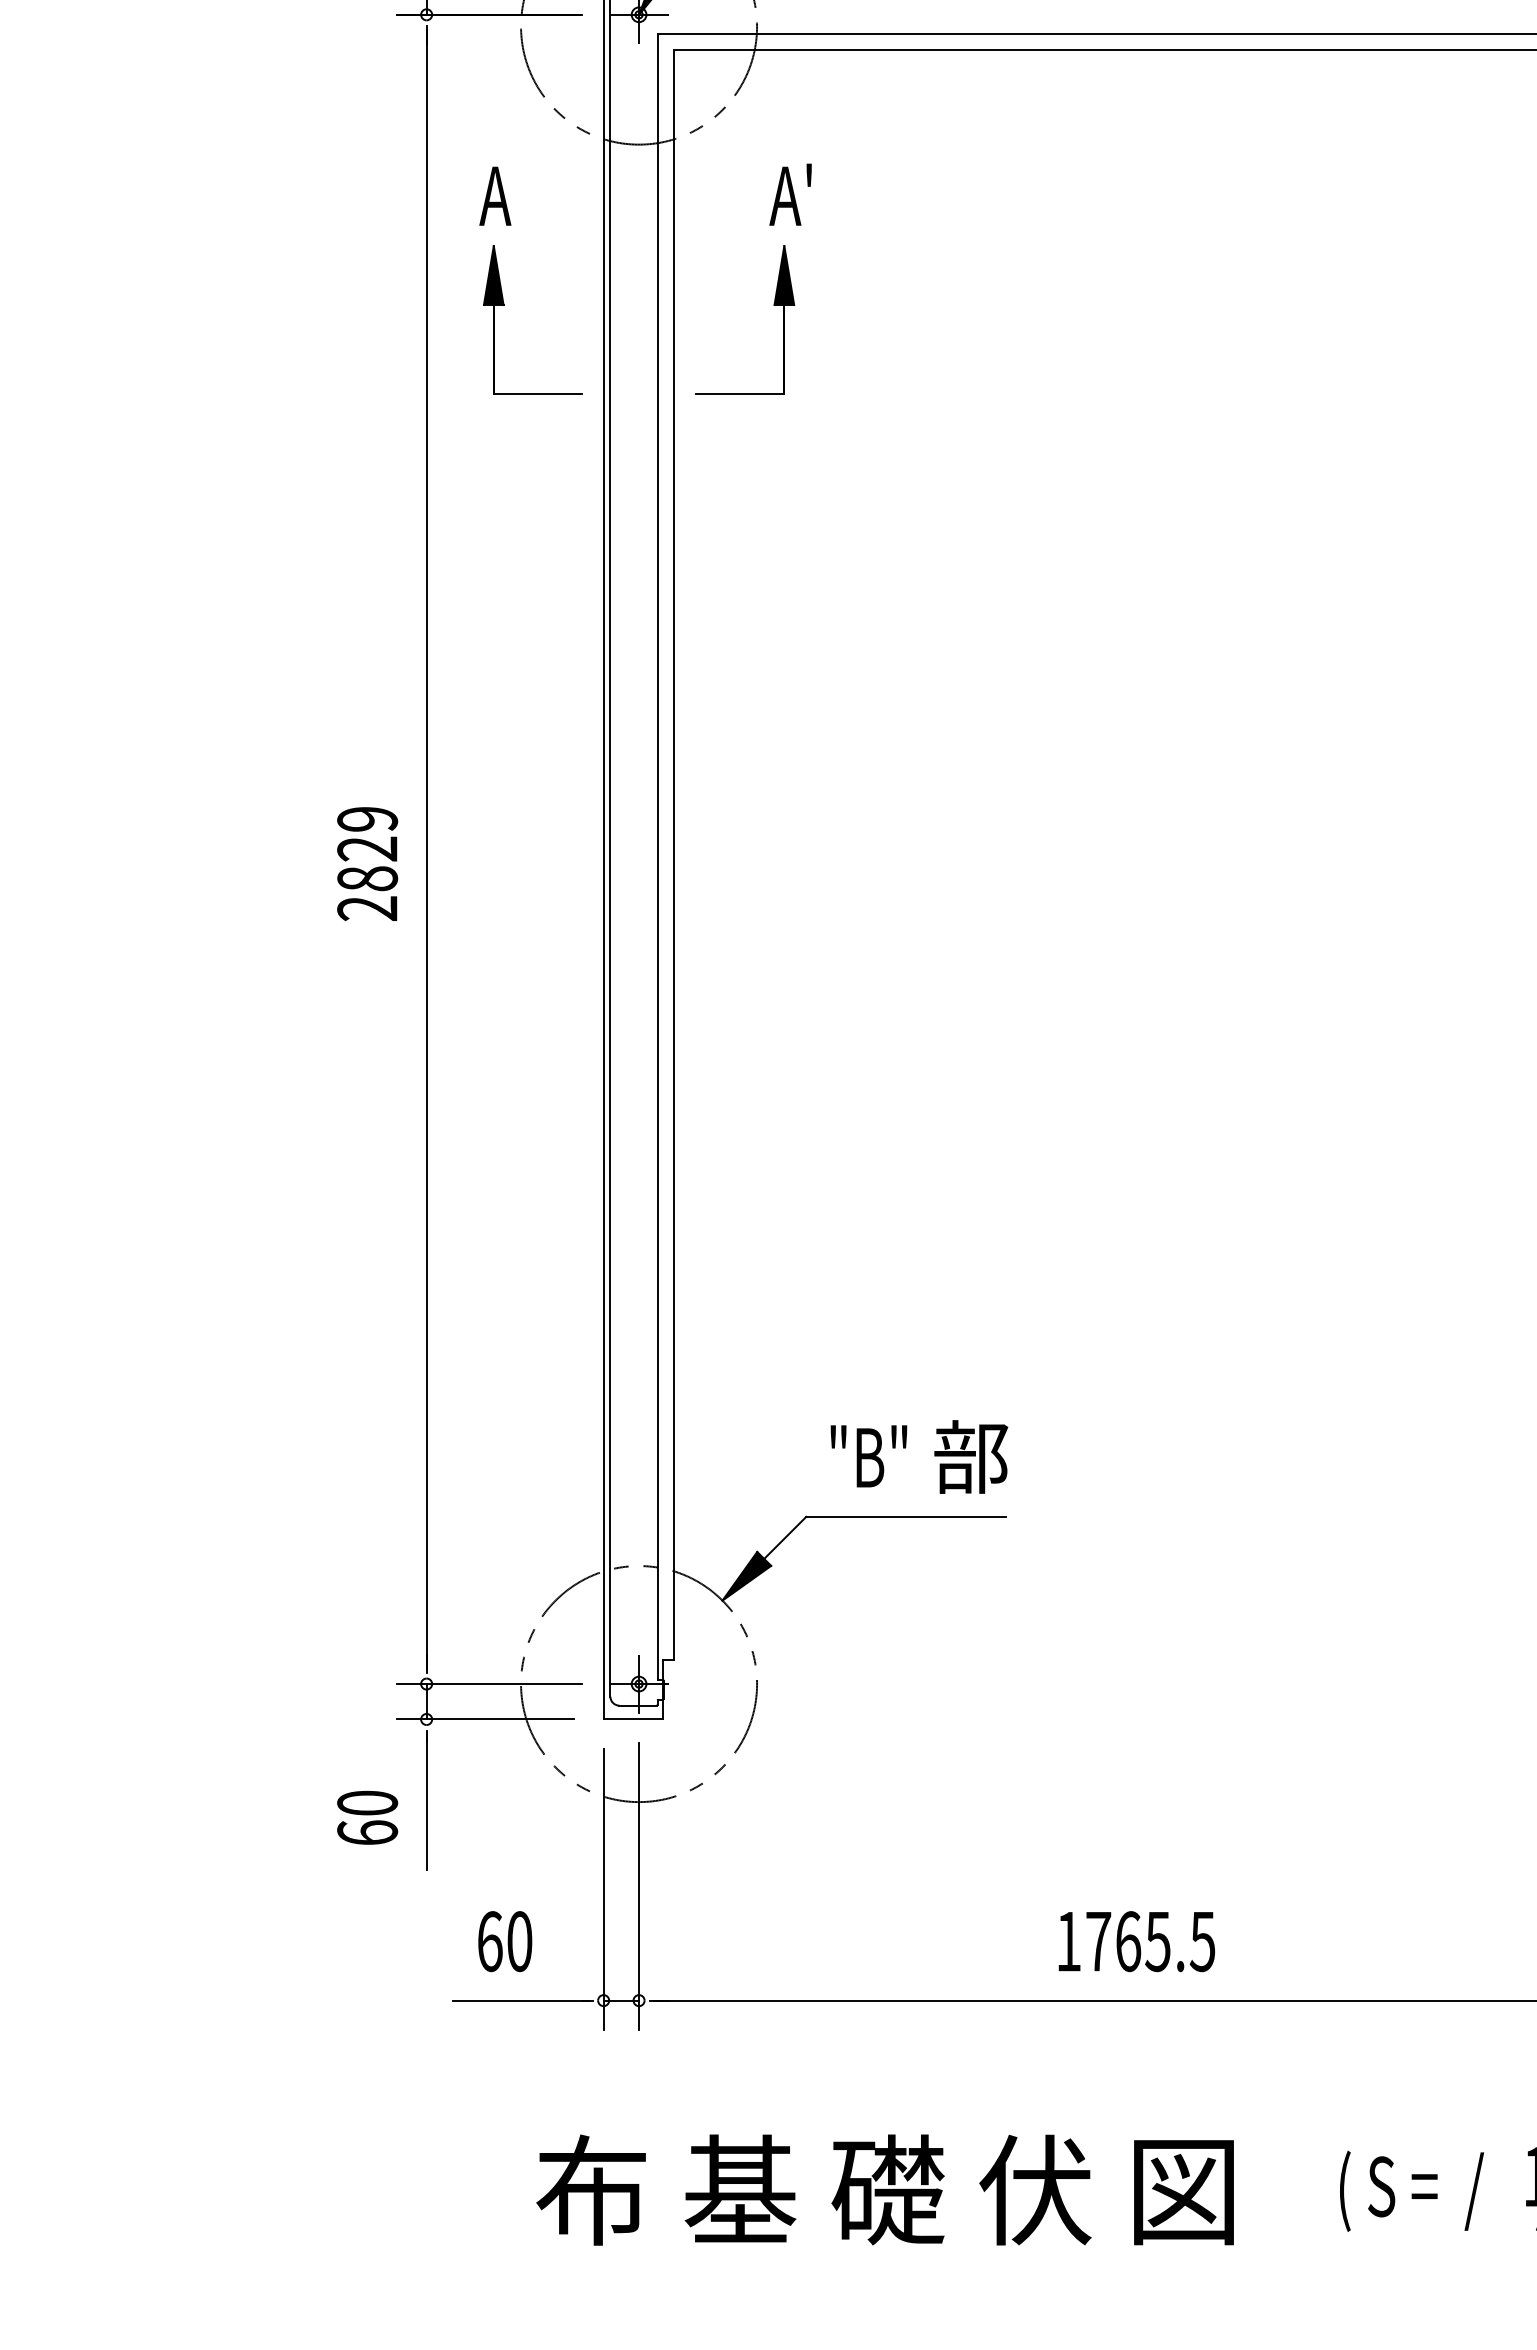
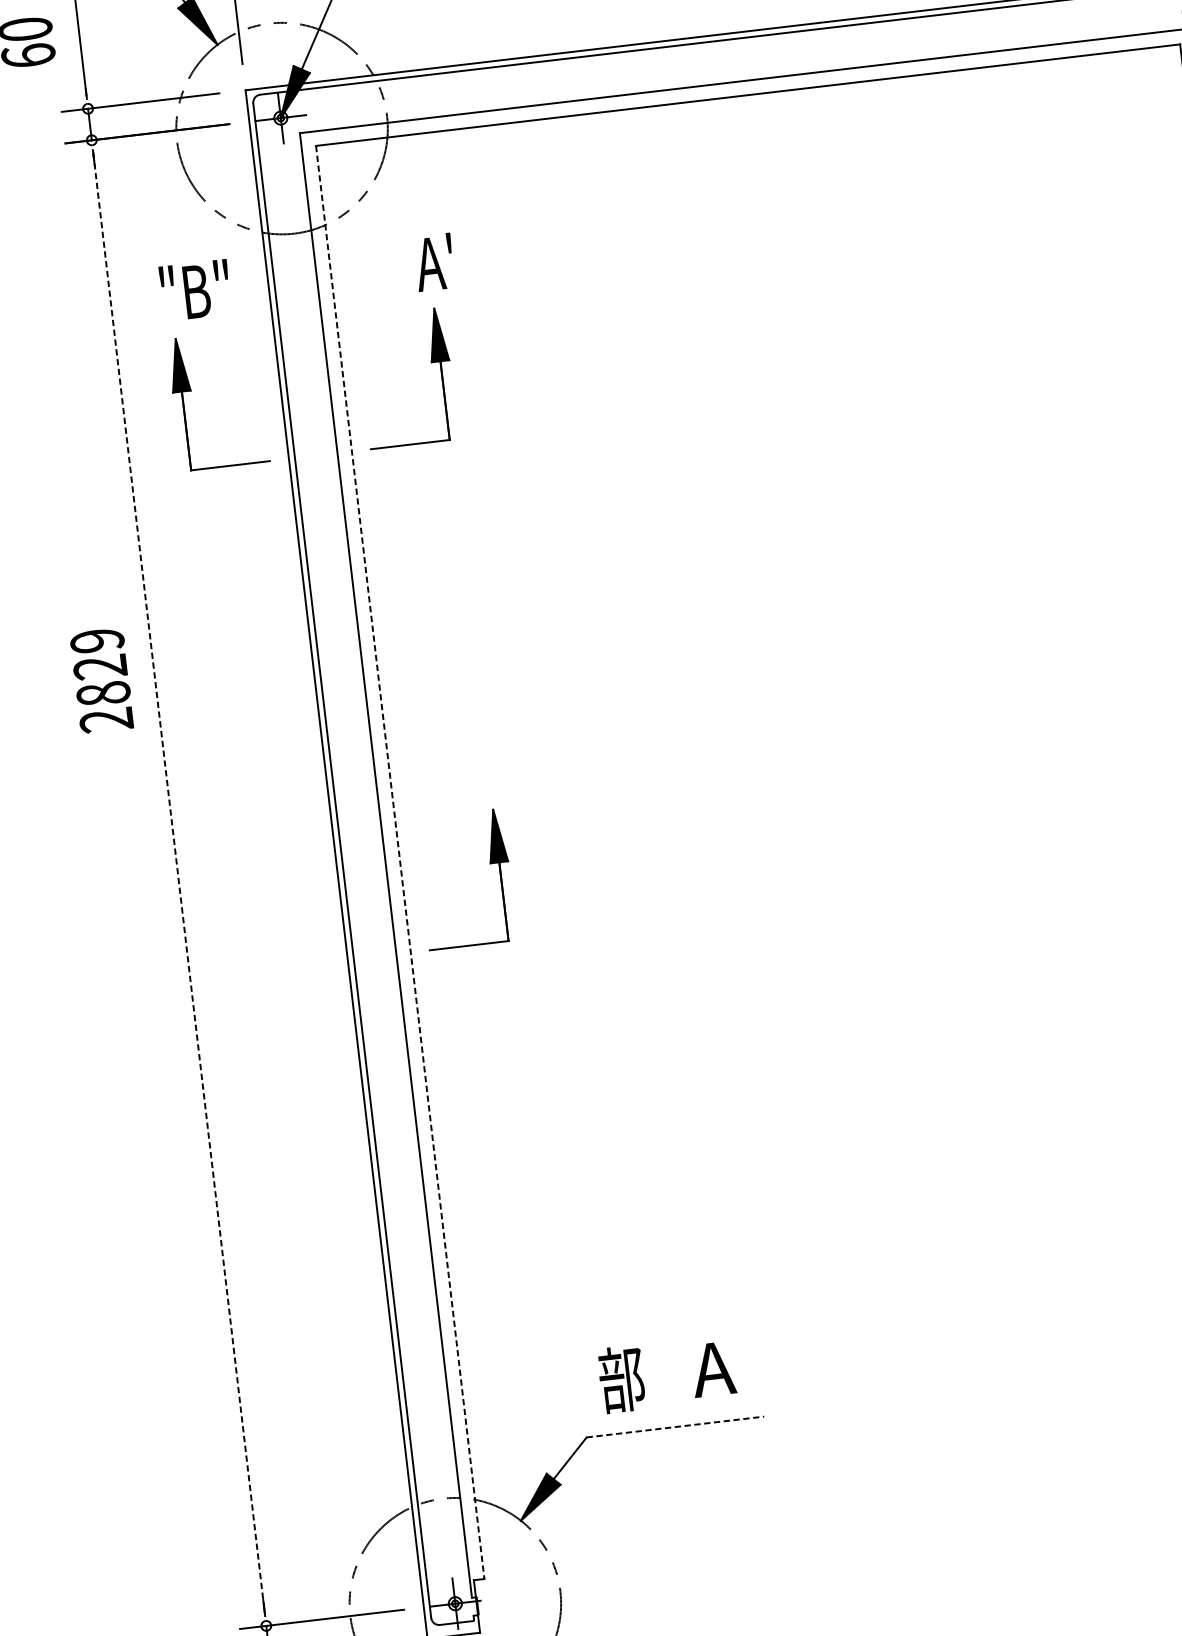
text: (519, 194) -> (193, 290), A -> "B"
line: (426, 849) -> (178, 883), solid -> dashed
line: (674, 855) -> (400, 862), solid -> dashed
text: (367, 864) -> (101, 681), moved
part: (773, 868) -> (489, 863), added
text: (867, 1456) -> (634, 1377), "B" -> 部
text: (969, 1456) -> (725, 1366), 部 -> A
line: (905, 1516) -> (674, 1426), solid -> dashed

